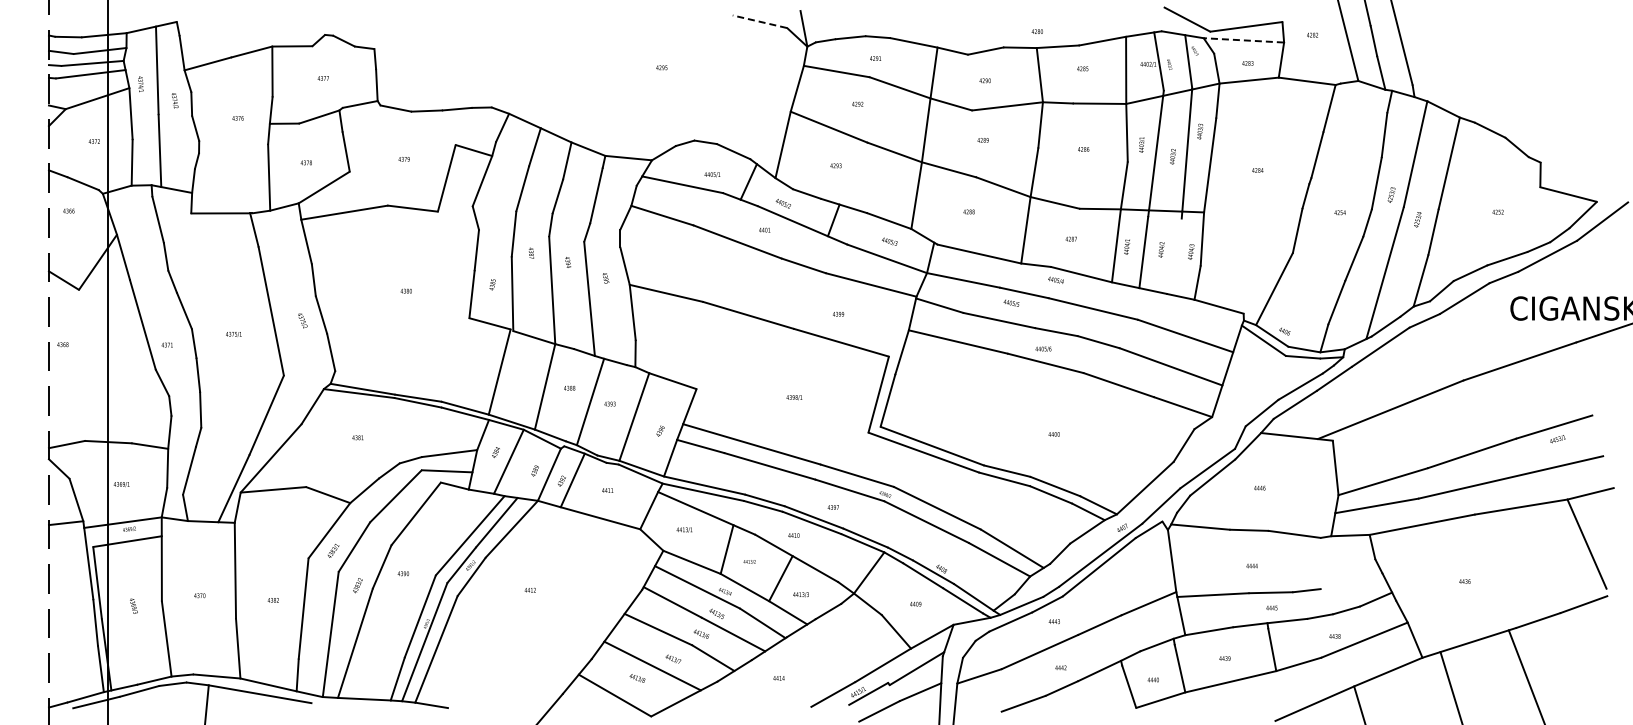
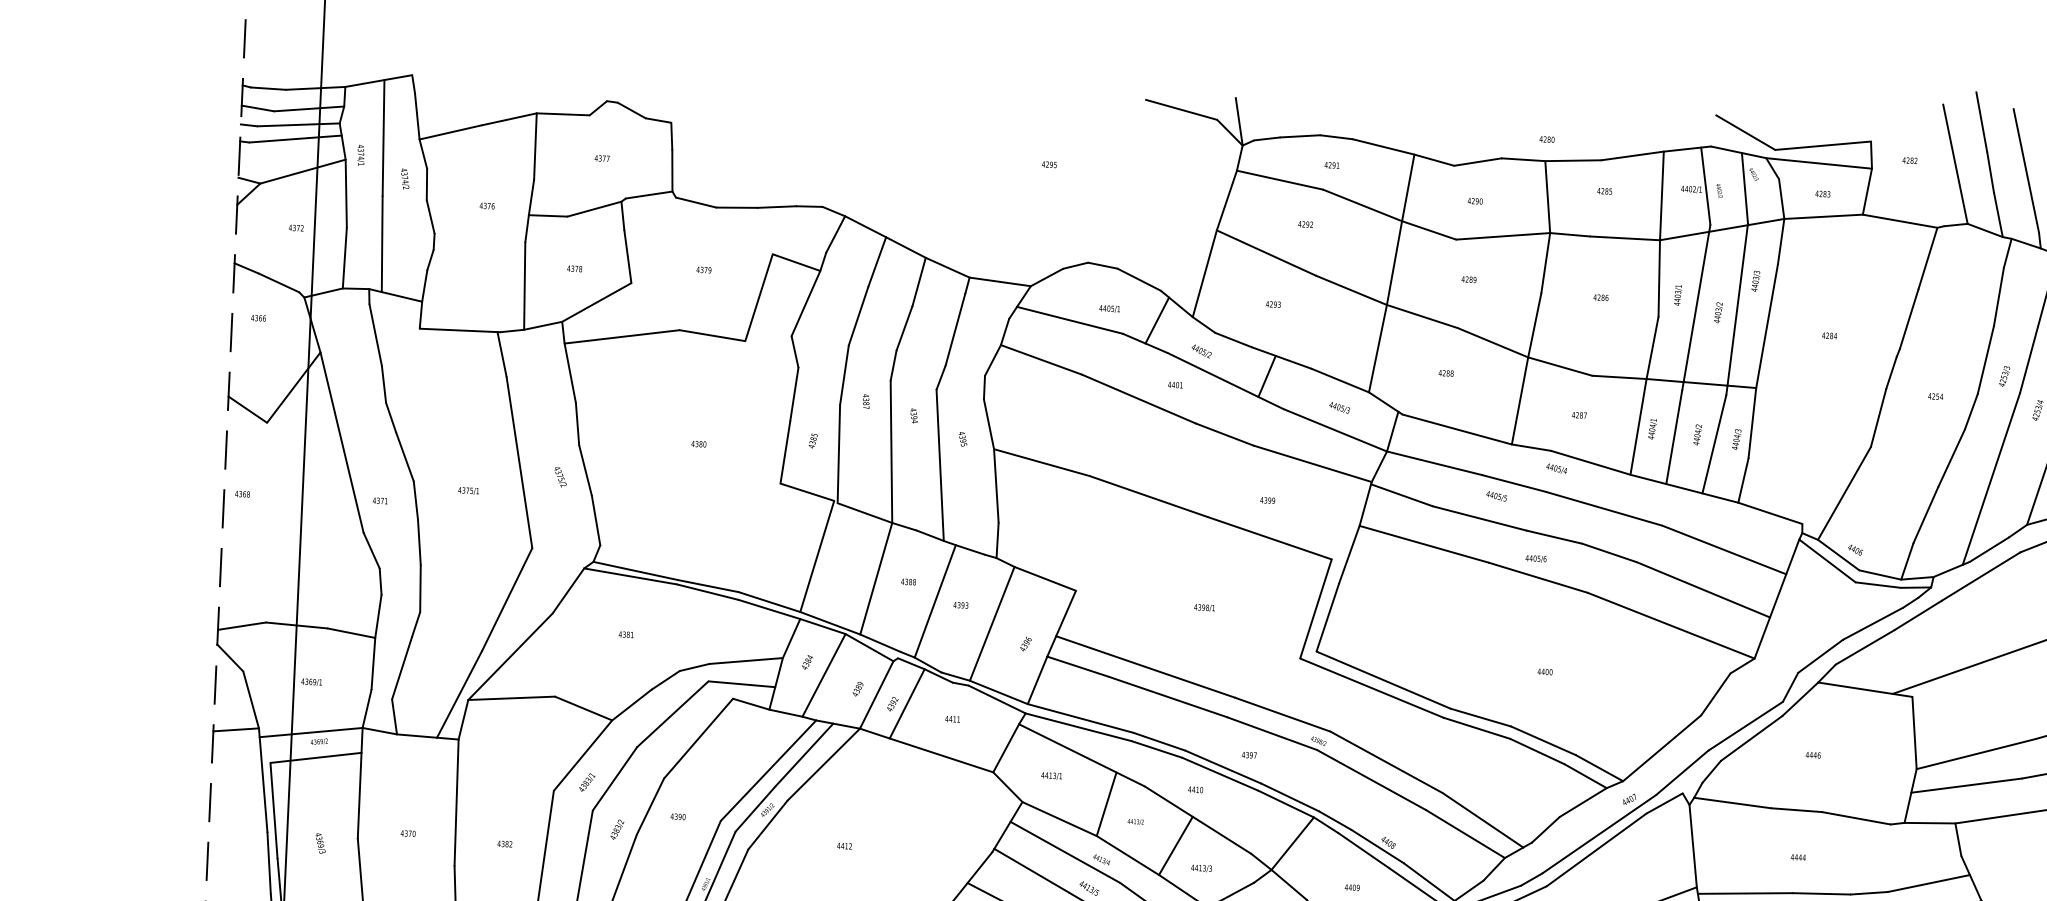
line: (759, 21) -> (1181, 109), dashed -> solid
line: (1243, 40) -> (1818, 163), dashed -> solid
line: (1174, 256) -> (1714, 444), added
line: (1351, 581) -> (1928, 883), added

